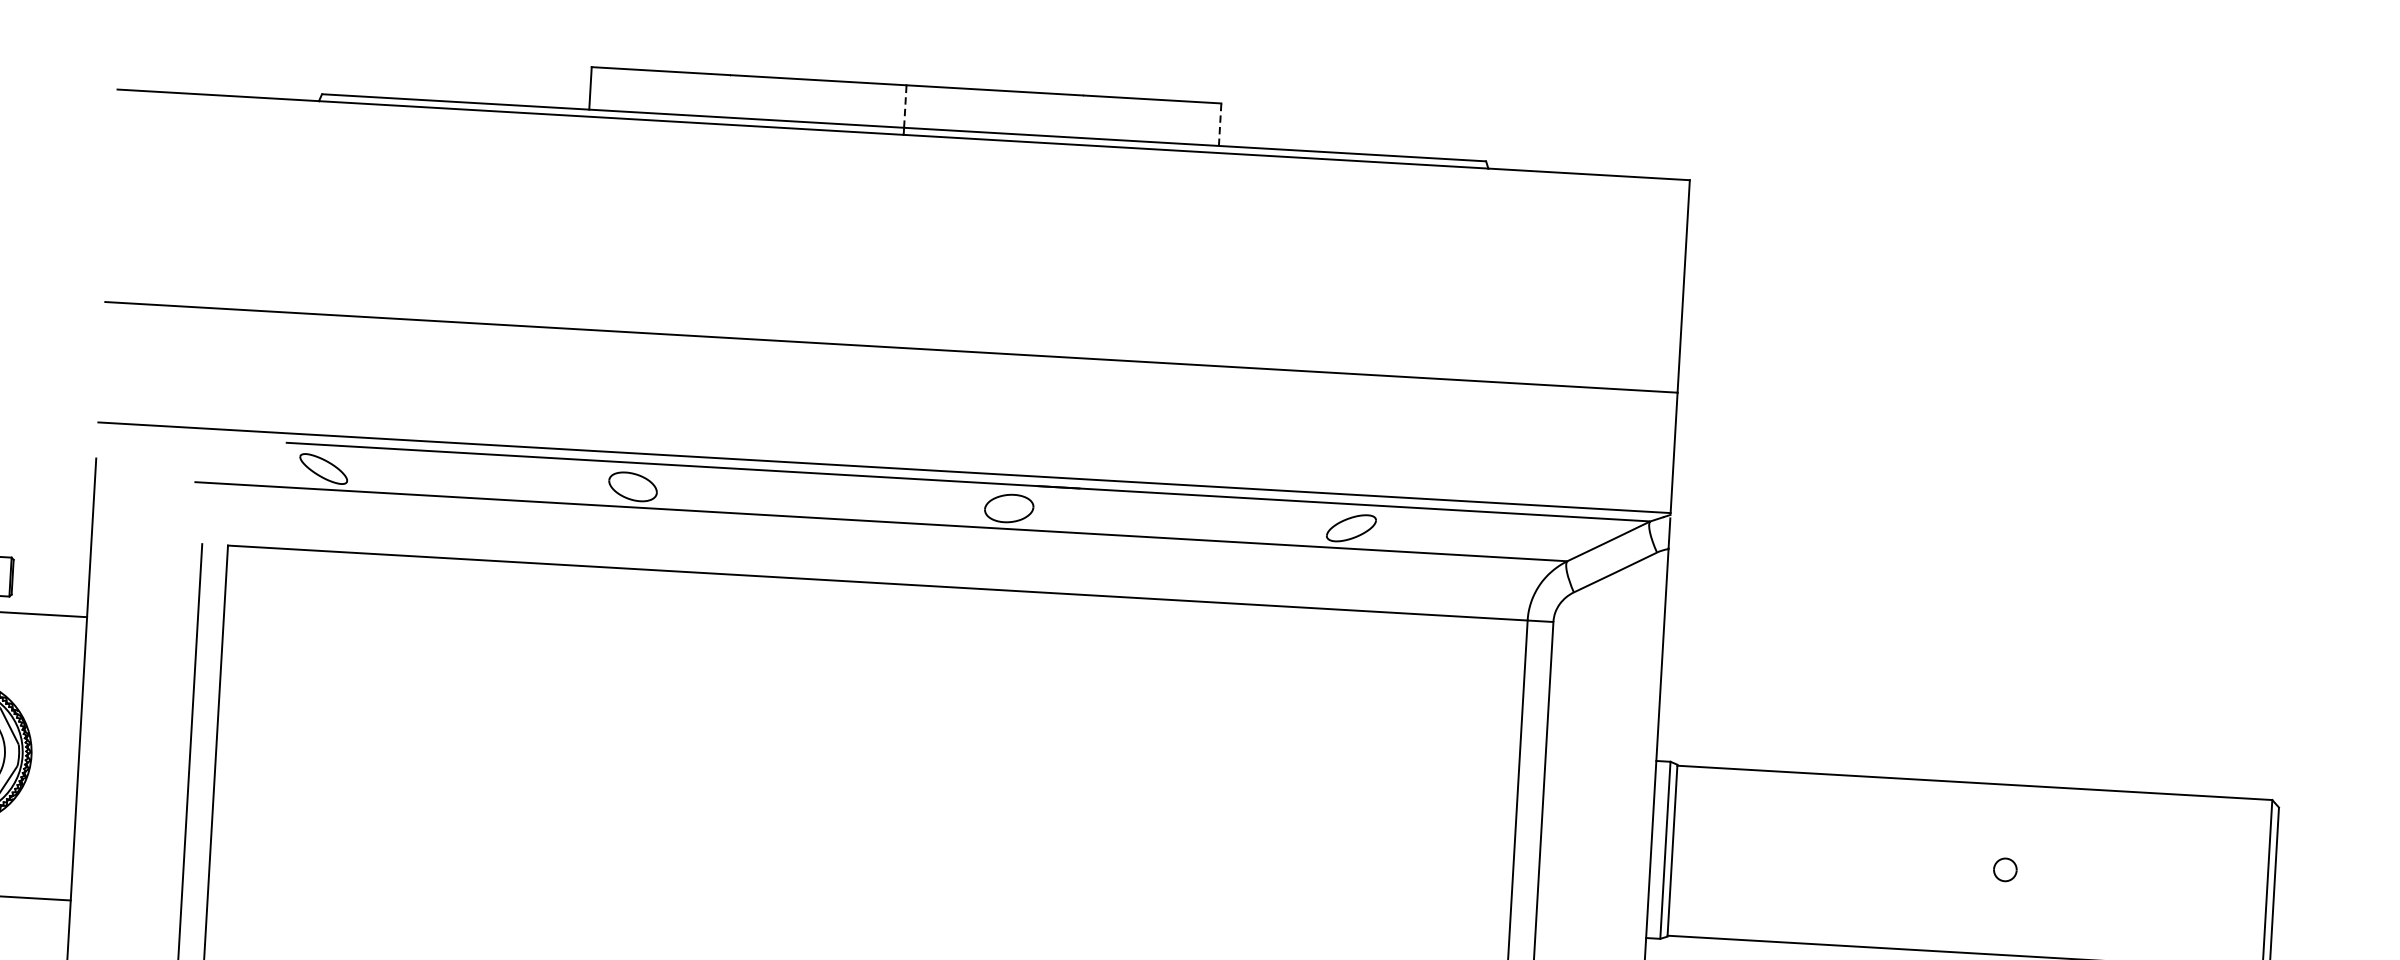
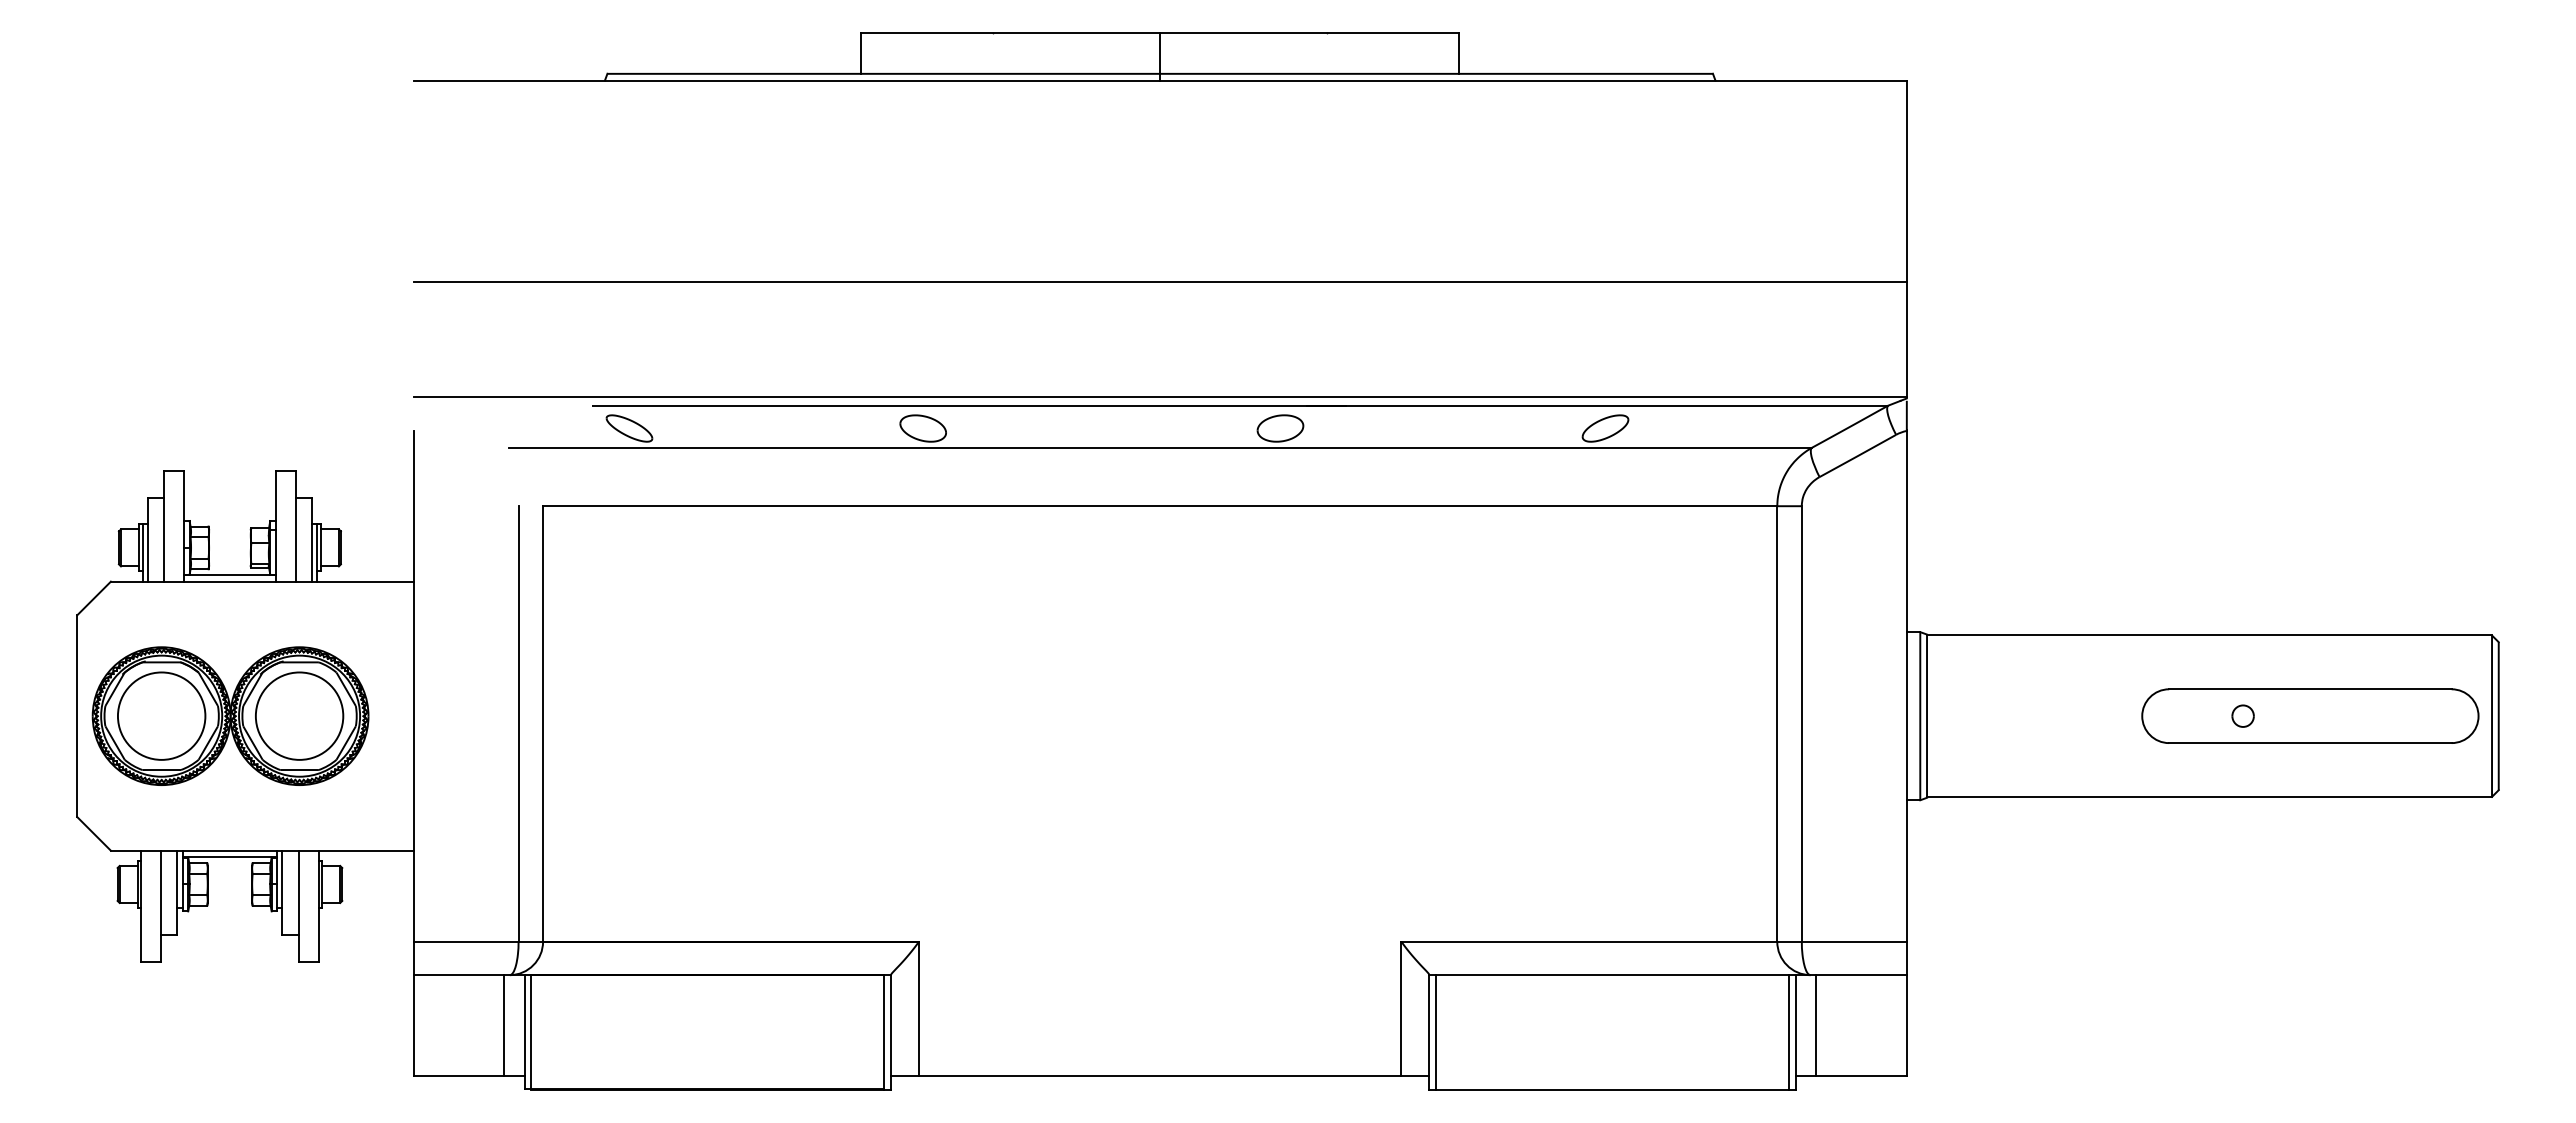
line: (905, 106) -> (1160, 53), dashed -> solid
line: (1220, 124) -> (1459, 53), dashed -> solid
part: (2076, 873) -> (2310, 715), added

